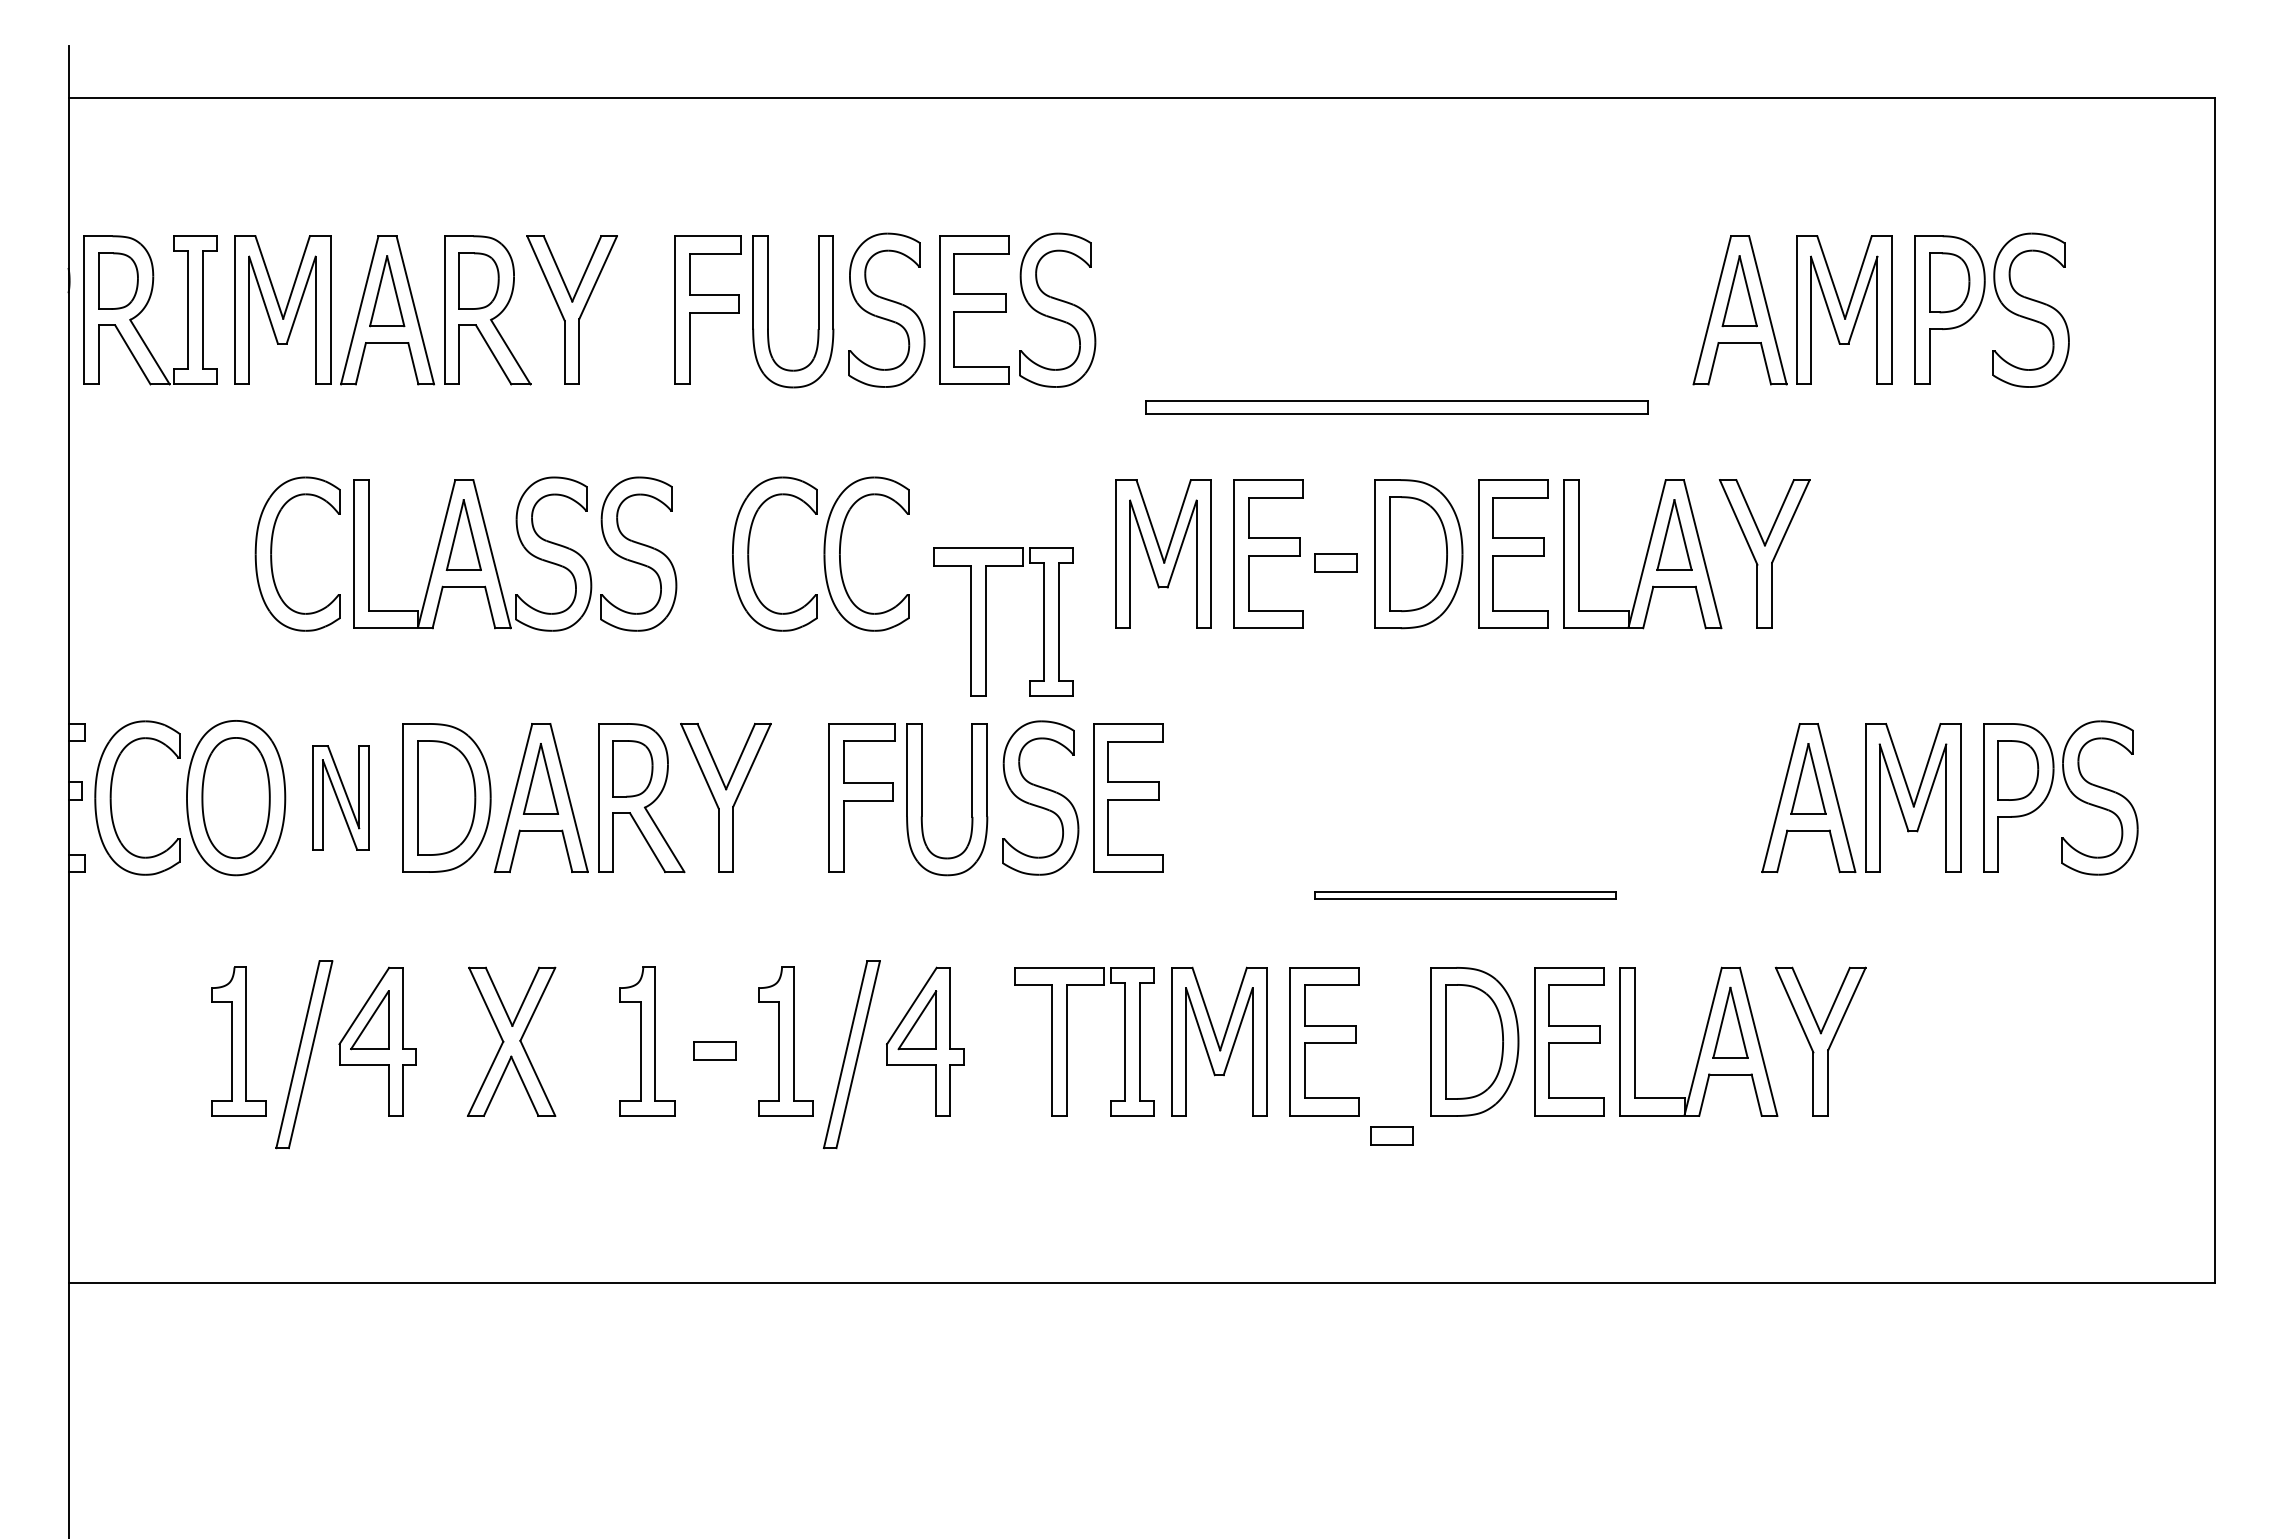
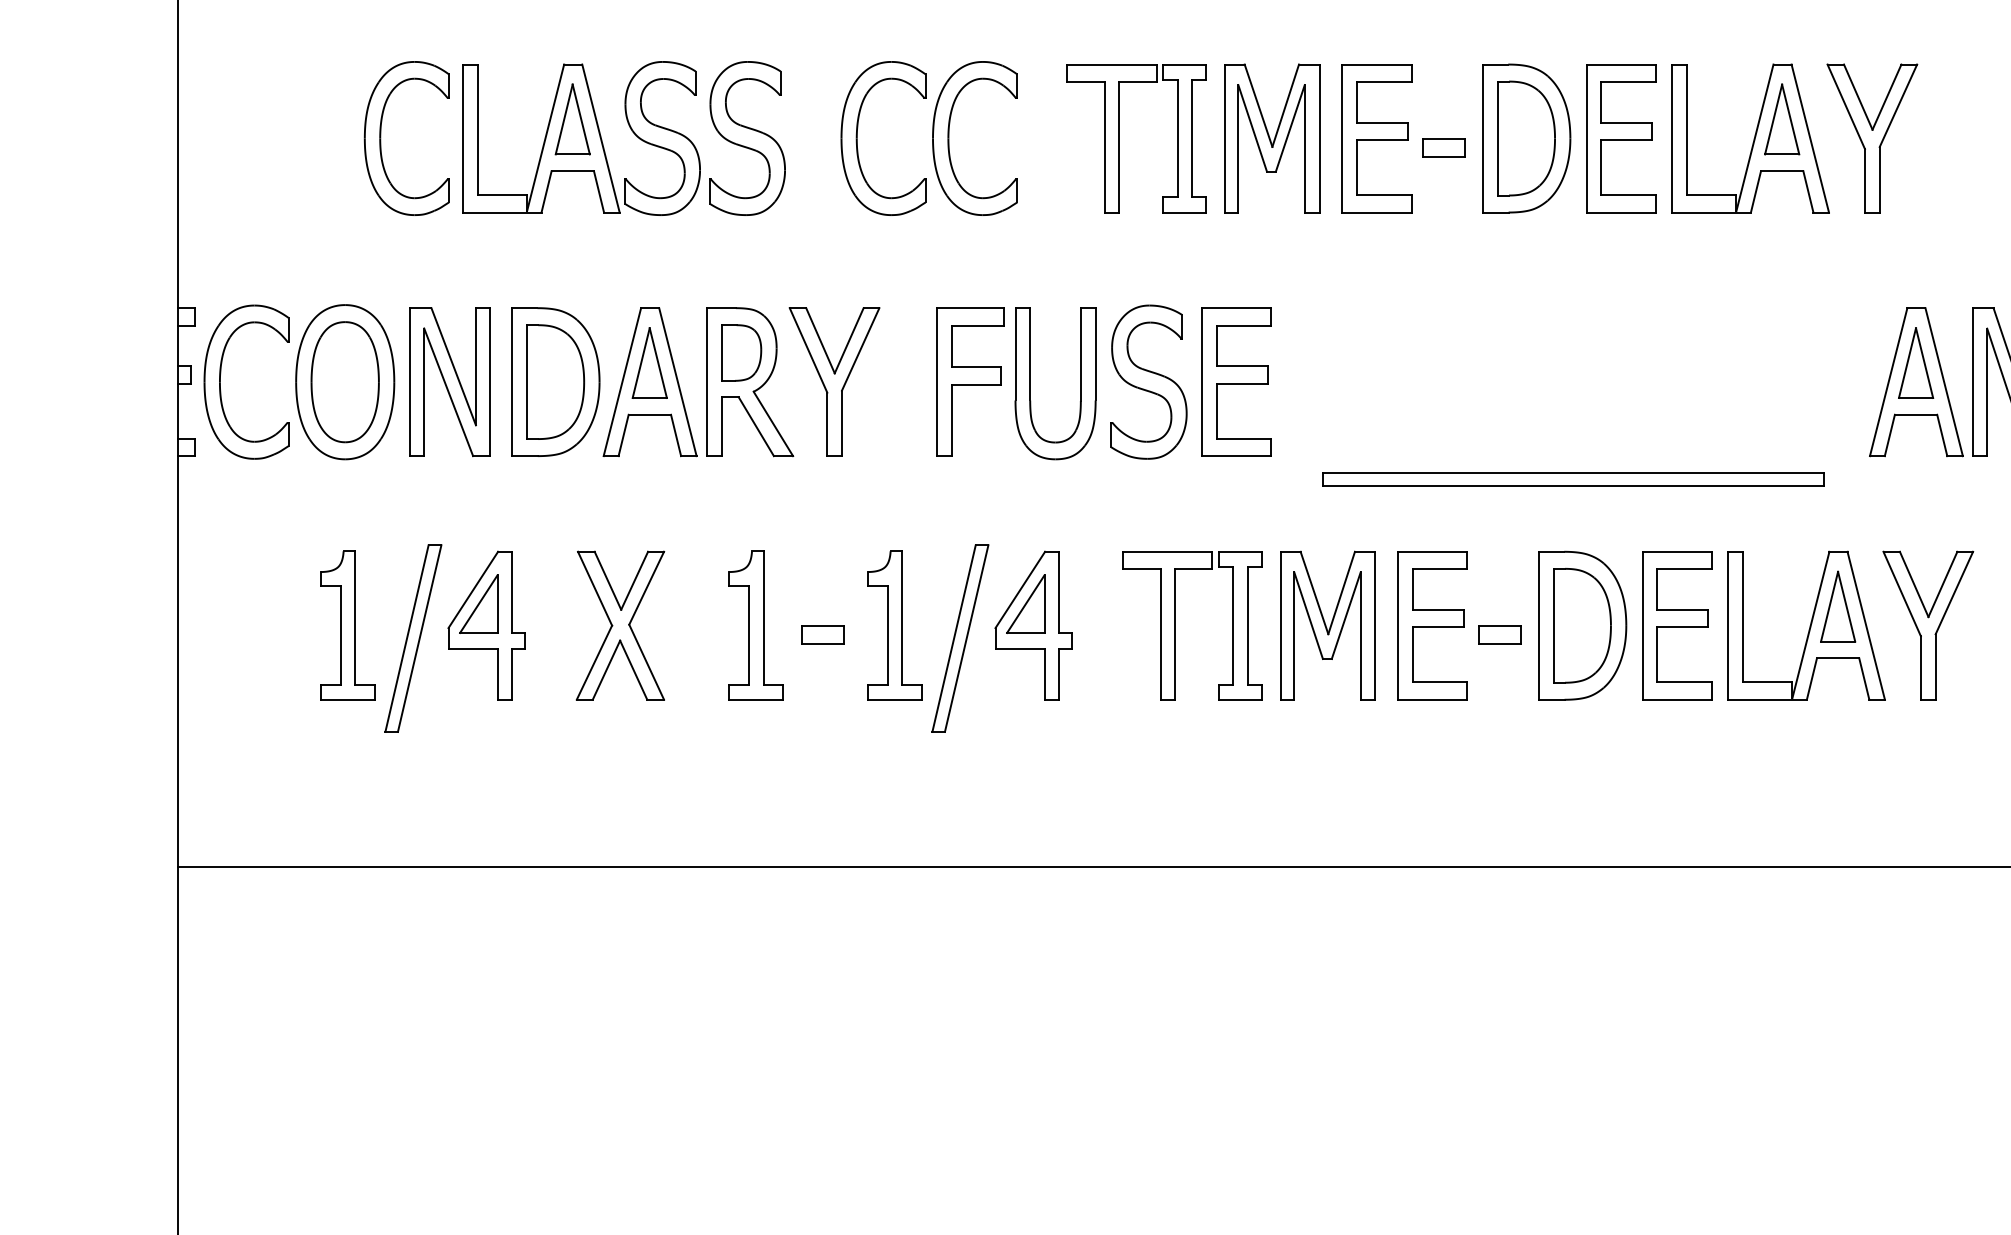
part: (986, 621) -> (1119, 137), moved
part: (340, 797) -> (449, 381), size x1.43
part: (1465, 895) -> (1573, 479), size x1.67
part: (1391, 1135) -> (1499, 634), moved

